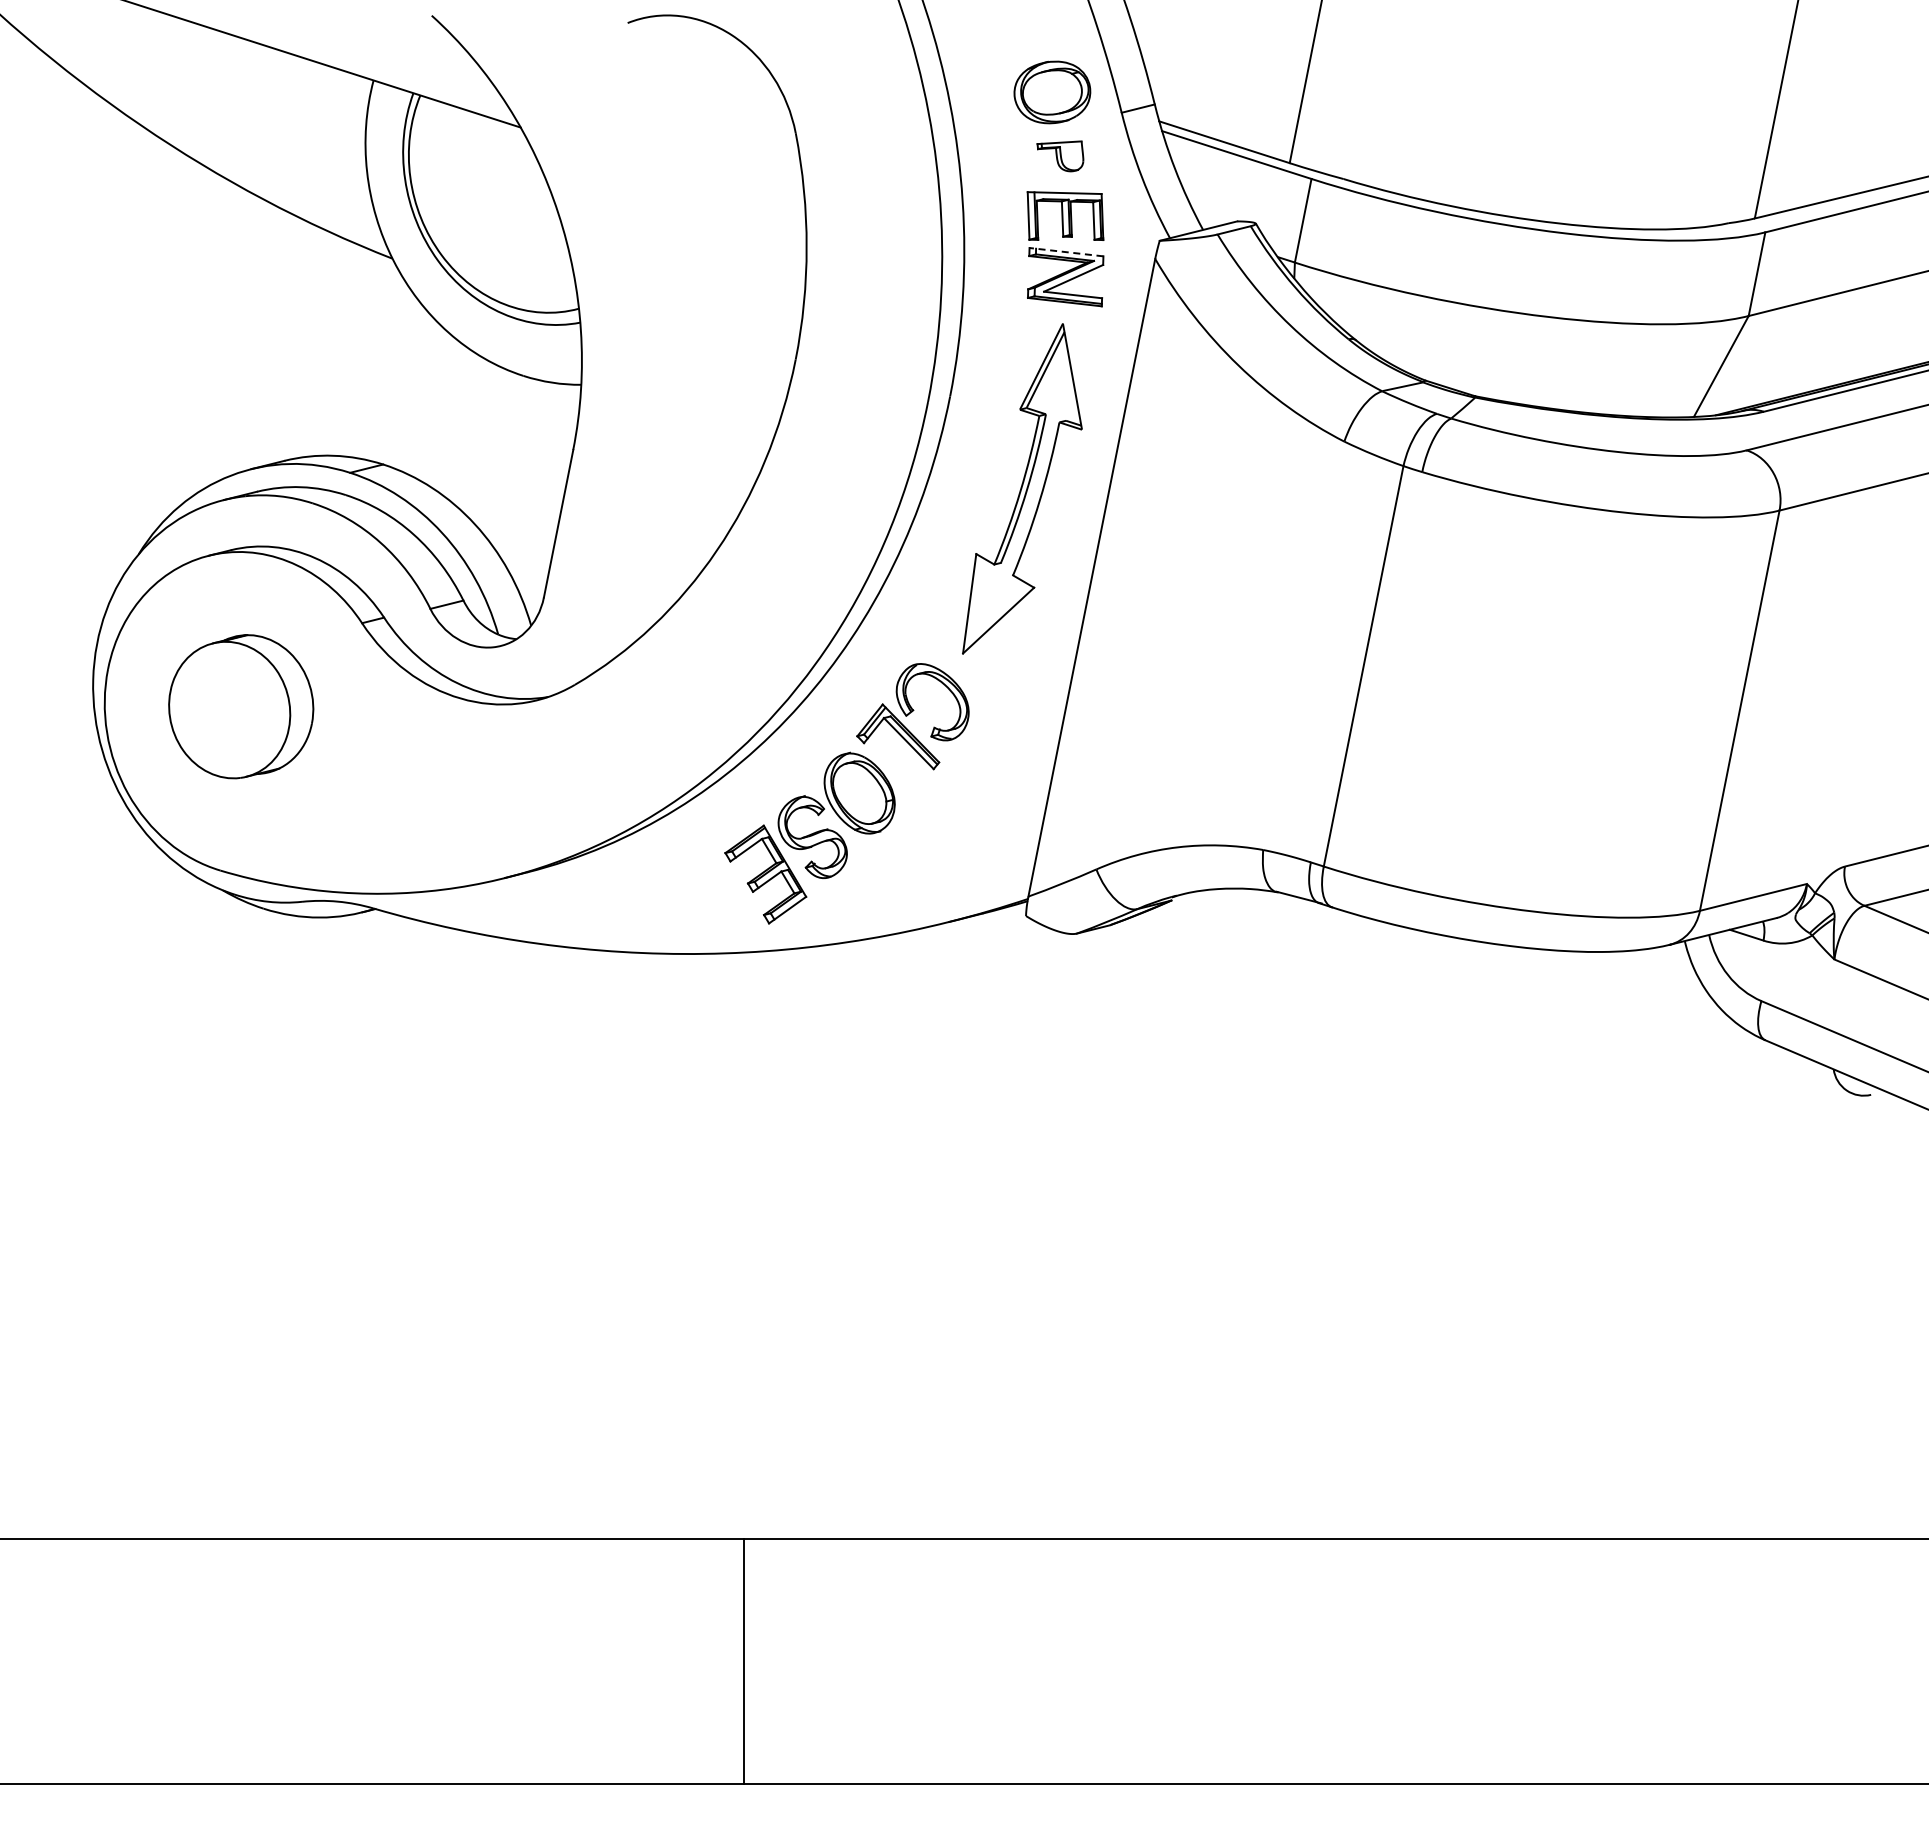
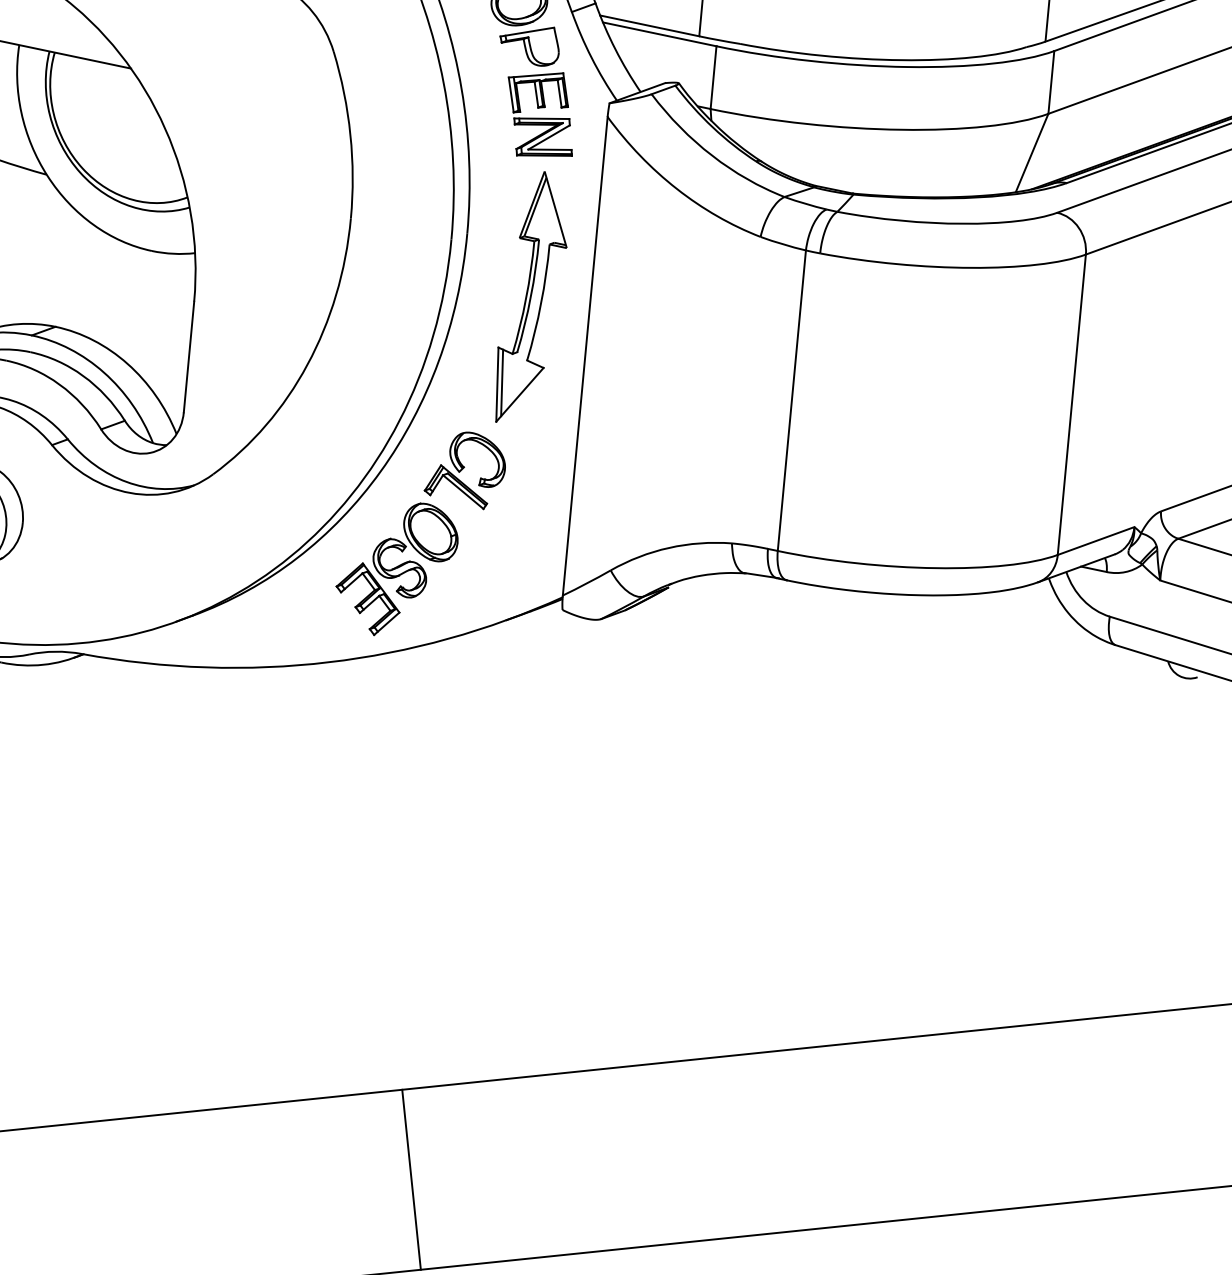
part: (1060, 156) -> (530, 48), size x1.67
line: (1066, 252) -> (541, 118), dashed -> solid
line: (976, 601) -> (502, 382), added

